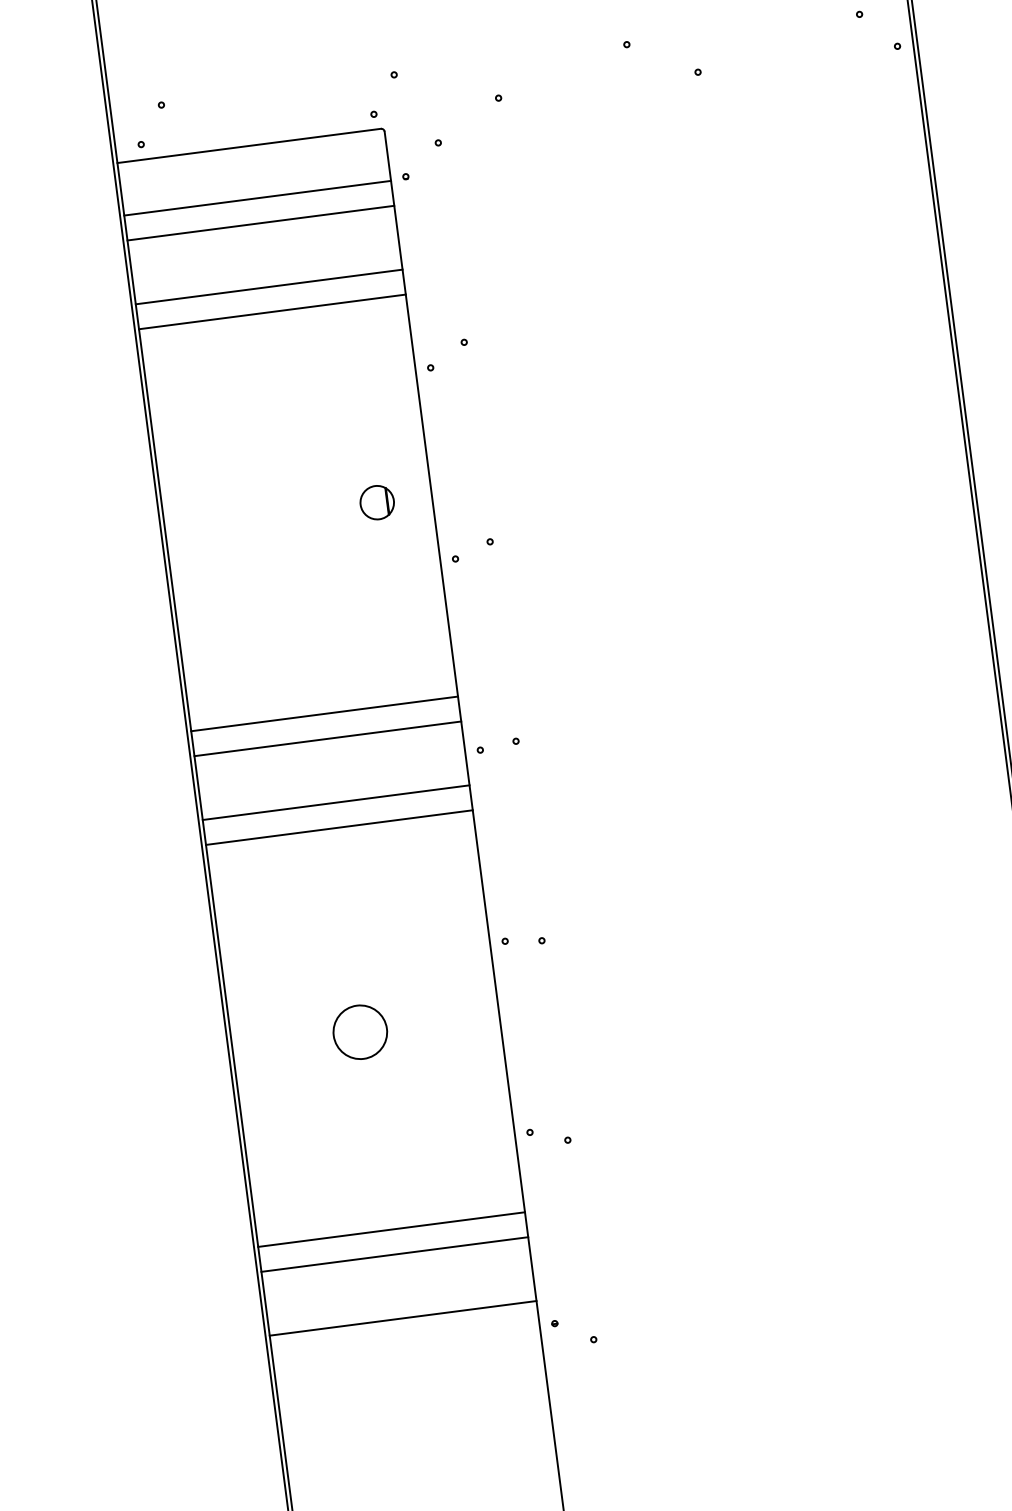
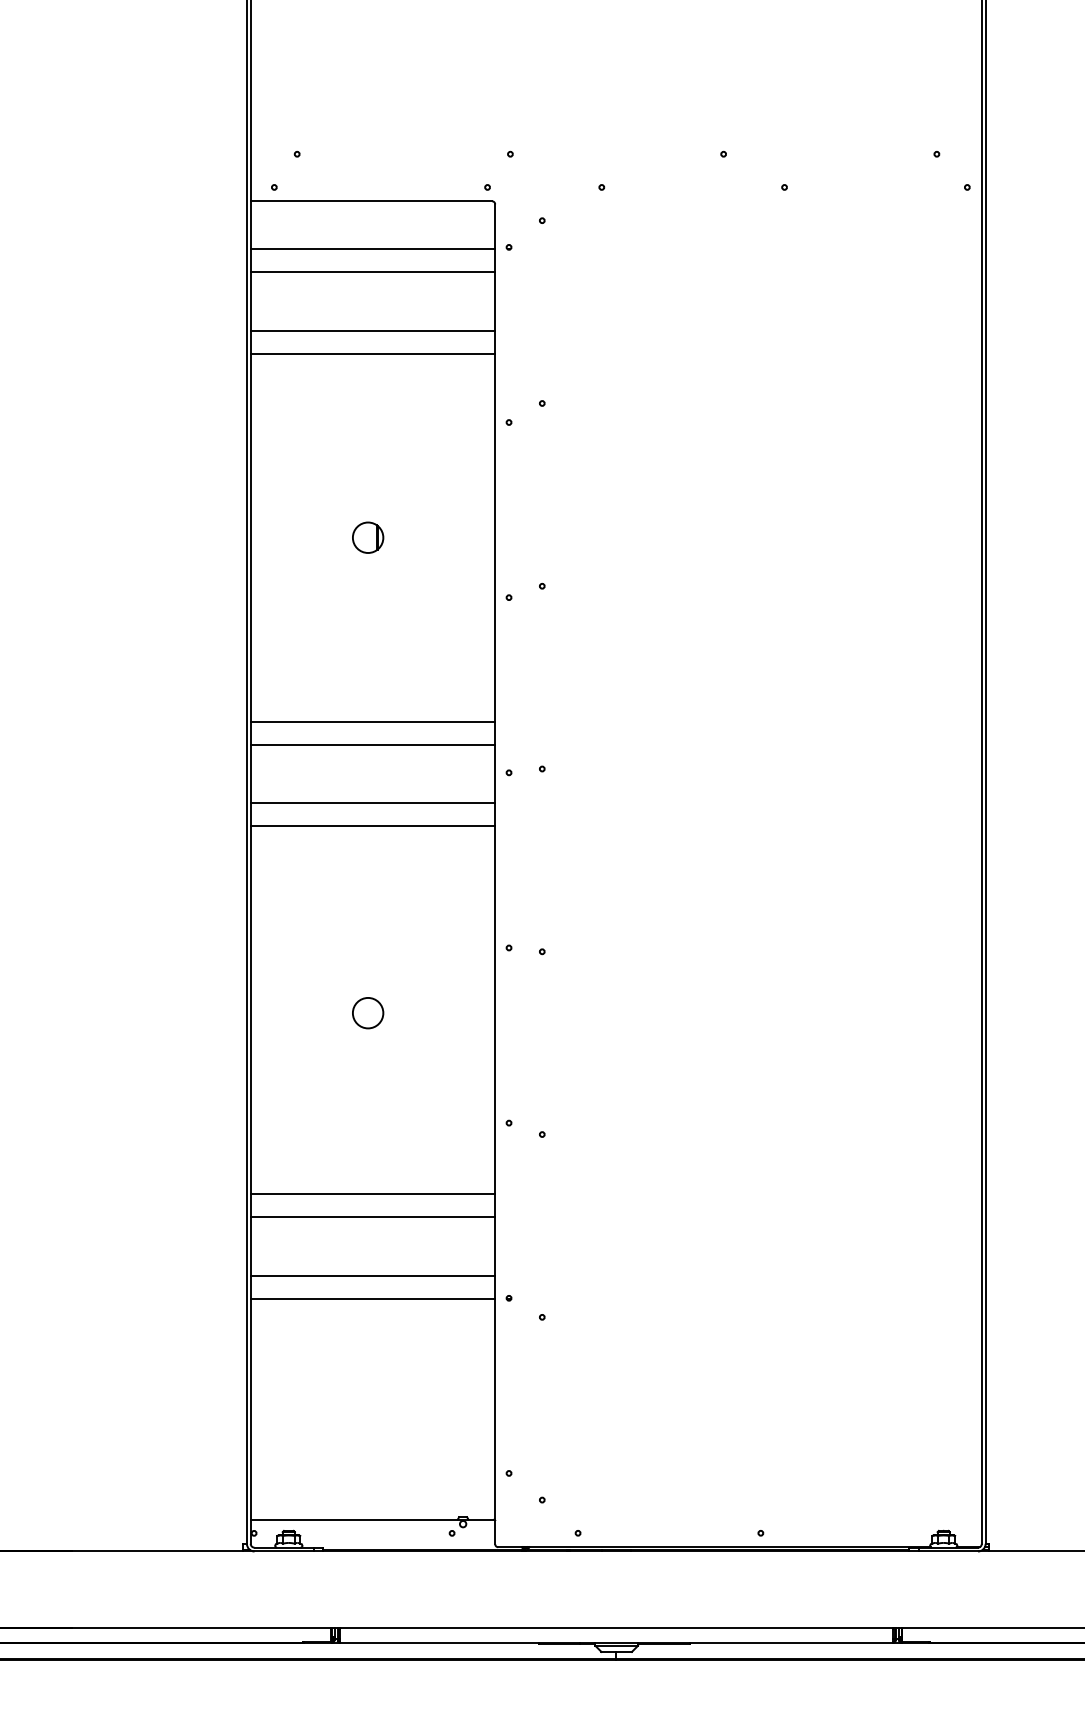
part: (377, 502) -> (368, 537), moved
circle: (361, 1032) -> (368, 1013), size x0.62
line: (405, 1343) -> (372, 1298), added

